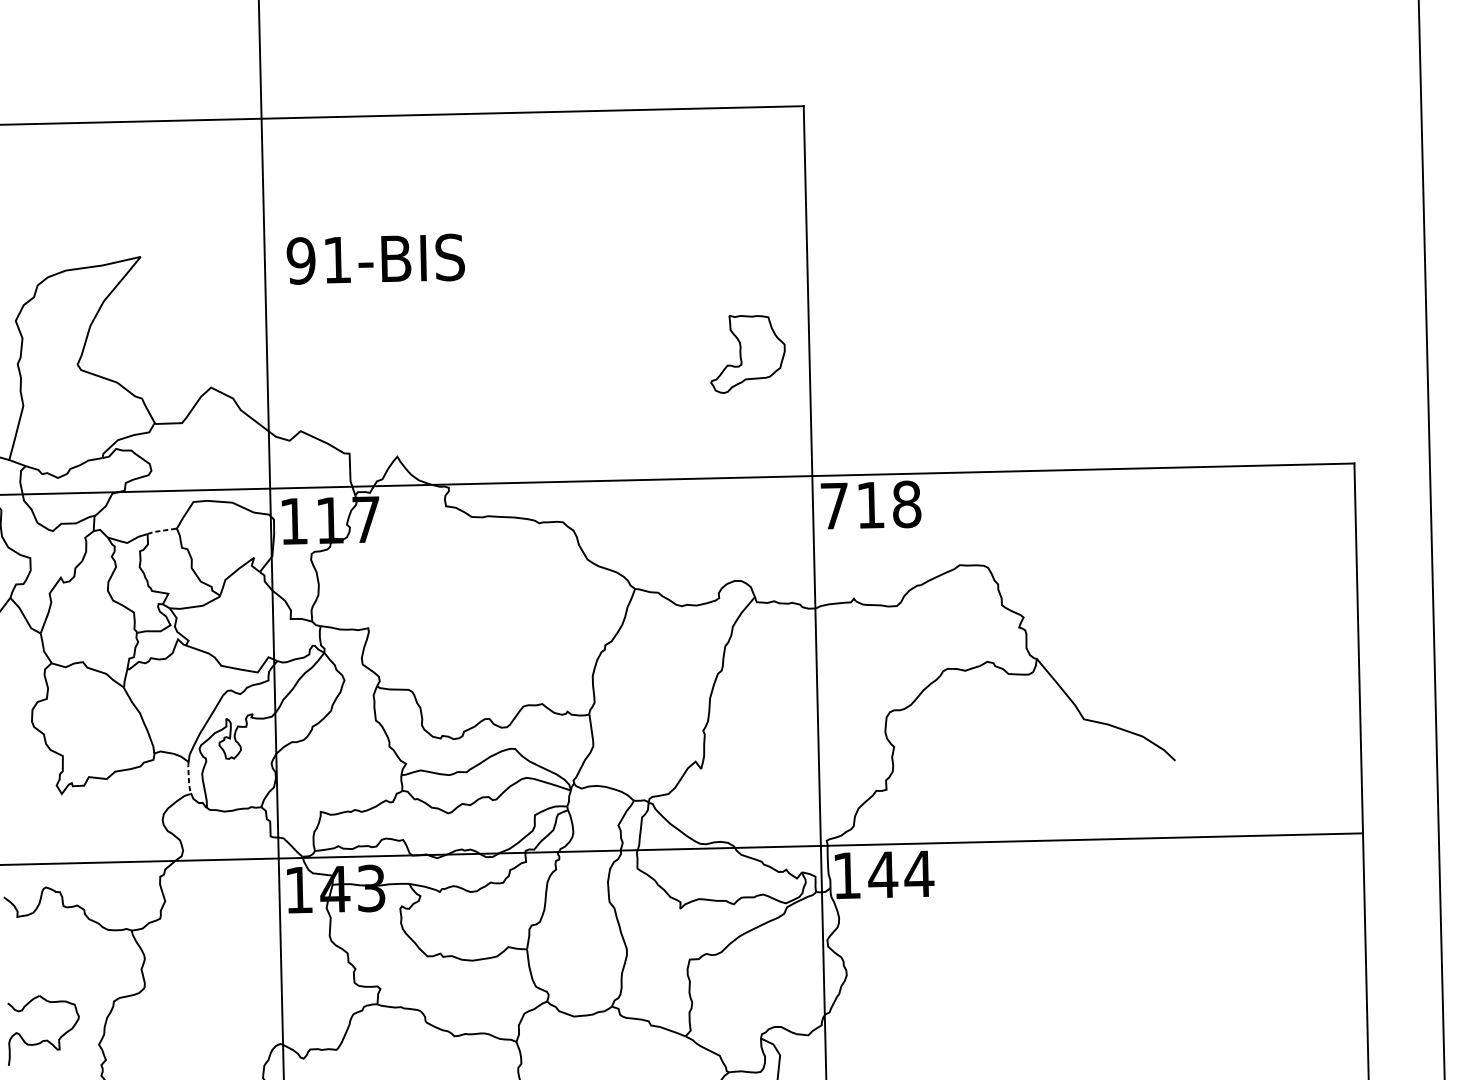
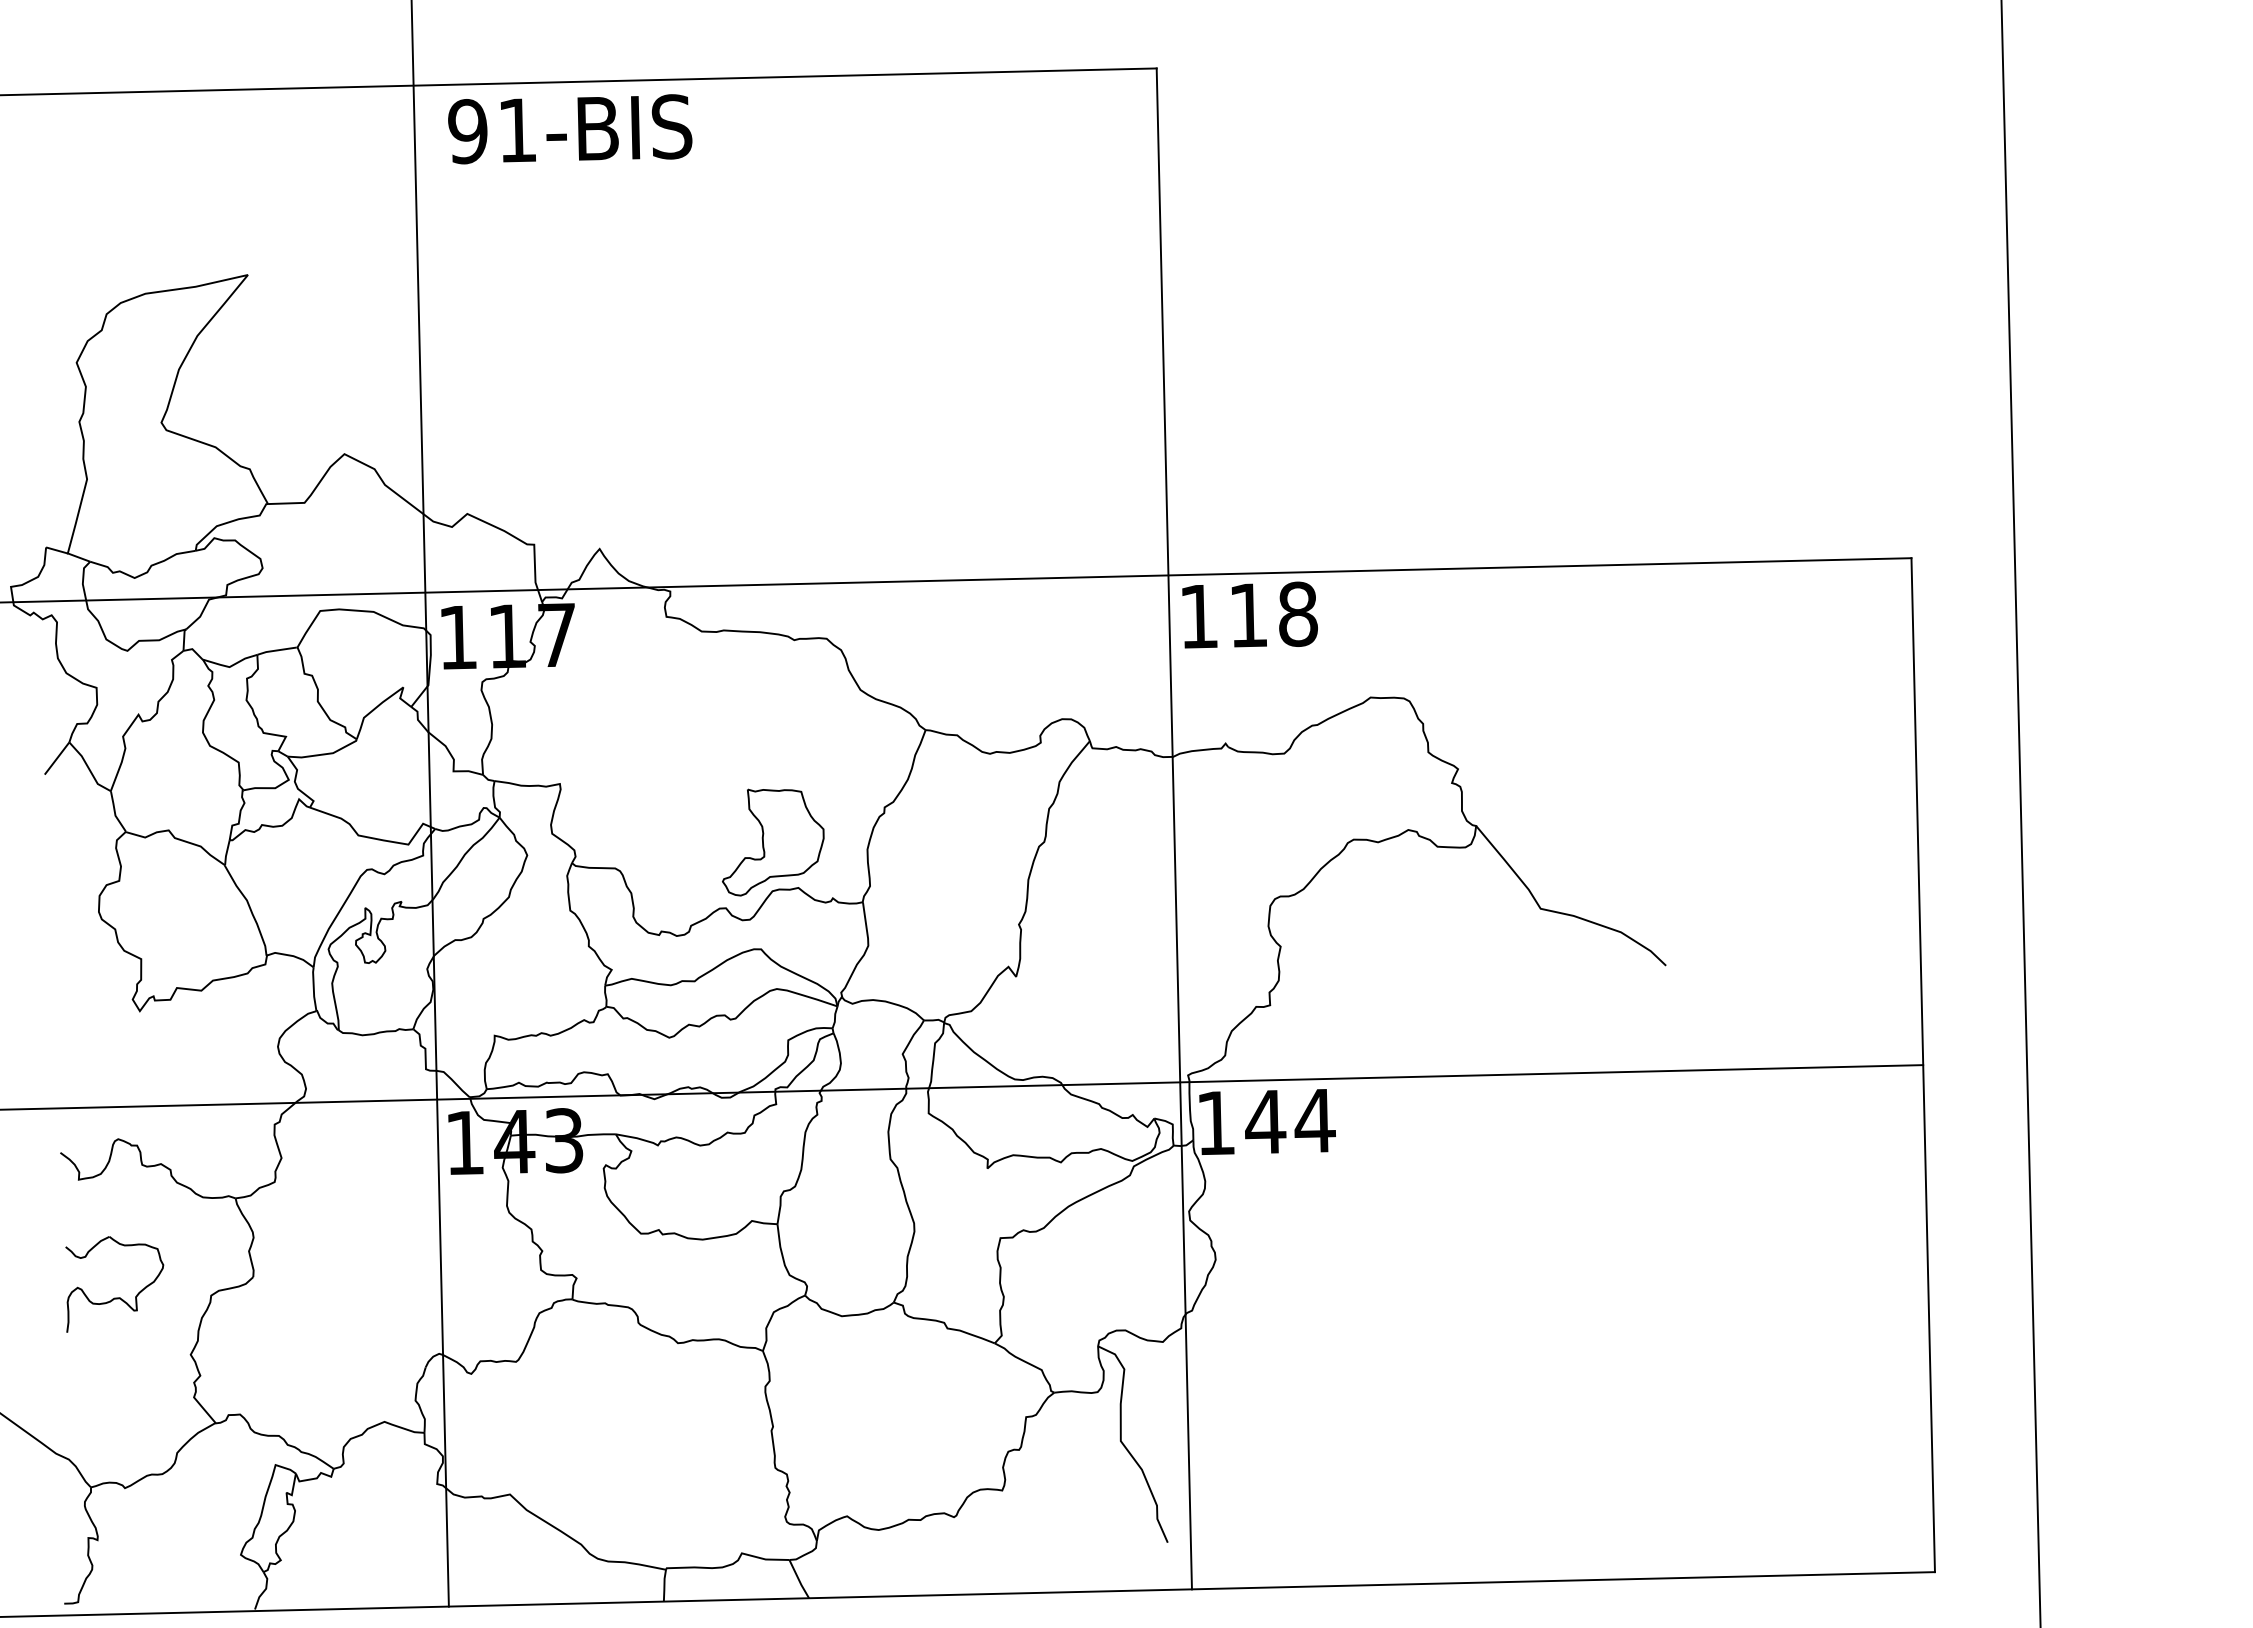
text: (376, 259) -> (570, 129), moved
part: (748, 354) -> (773, 842), moved
text: (834, 506) -> (1198, 616), 718 -> 118
line: (160, 530) -> (275, 650), dashed -> solid
line: (188, 778) -> (313, 989), dashed -> solid
part: (43, 1040) -> (114, 1297), moved

